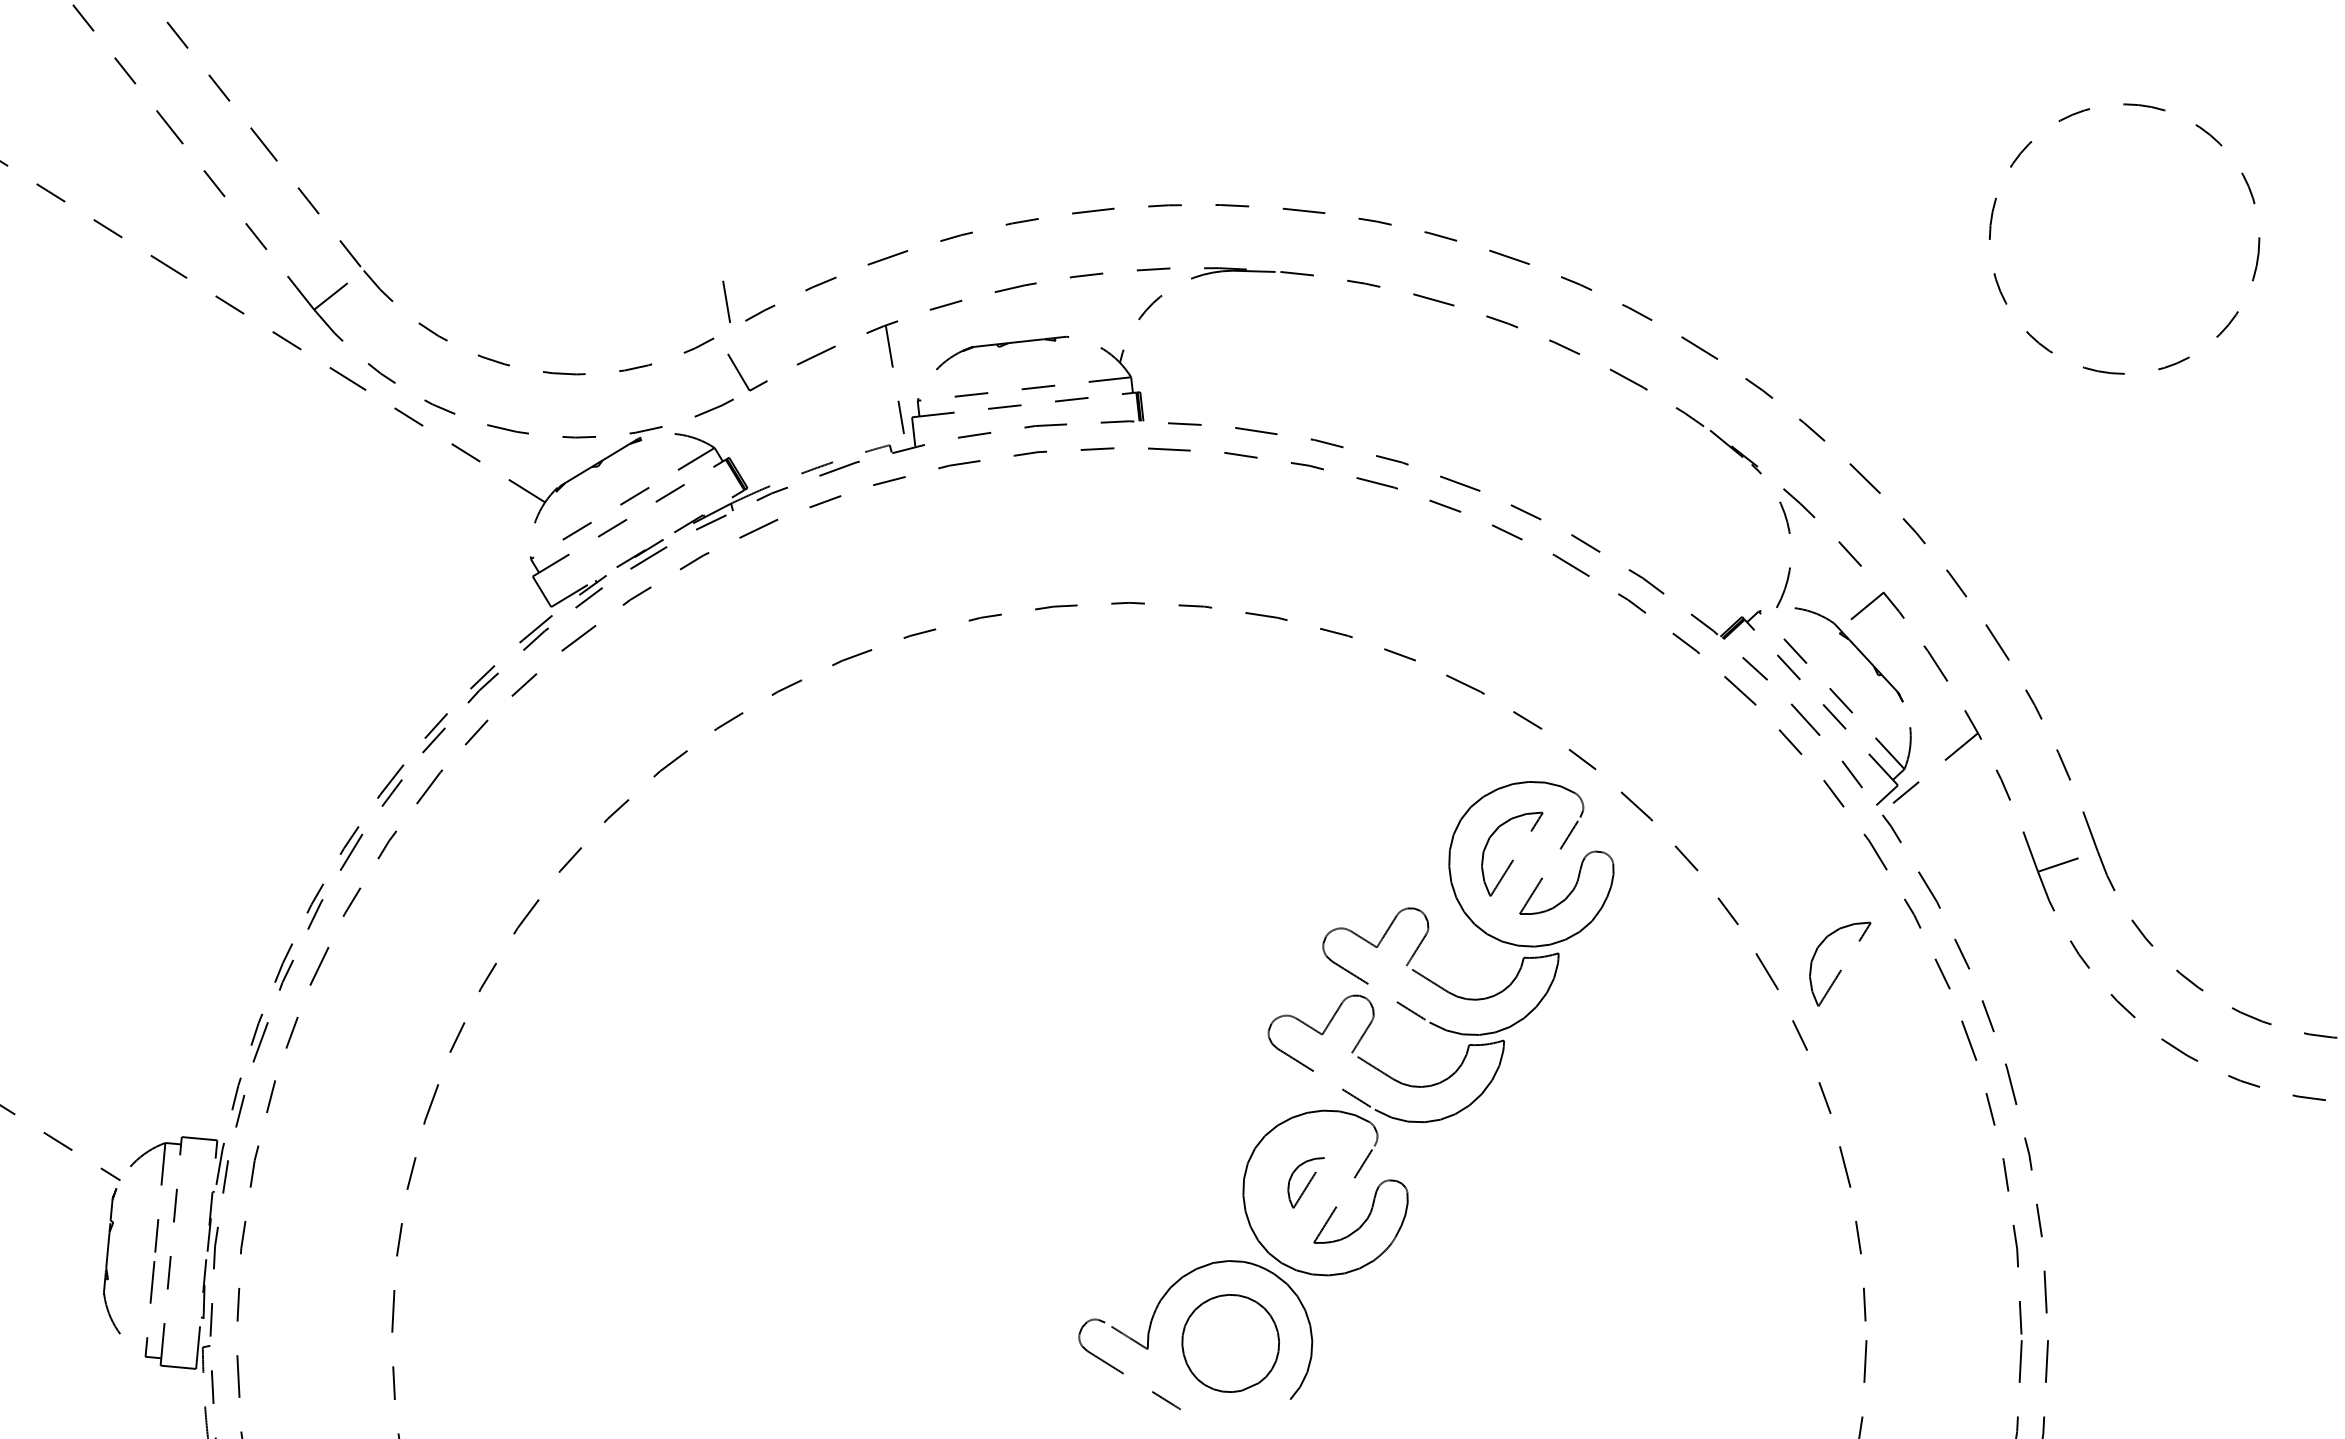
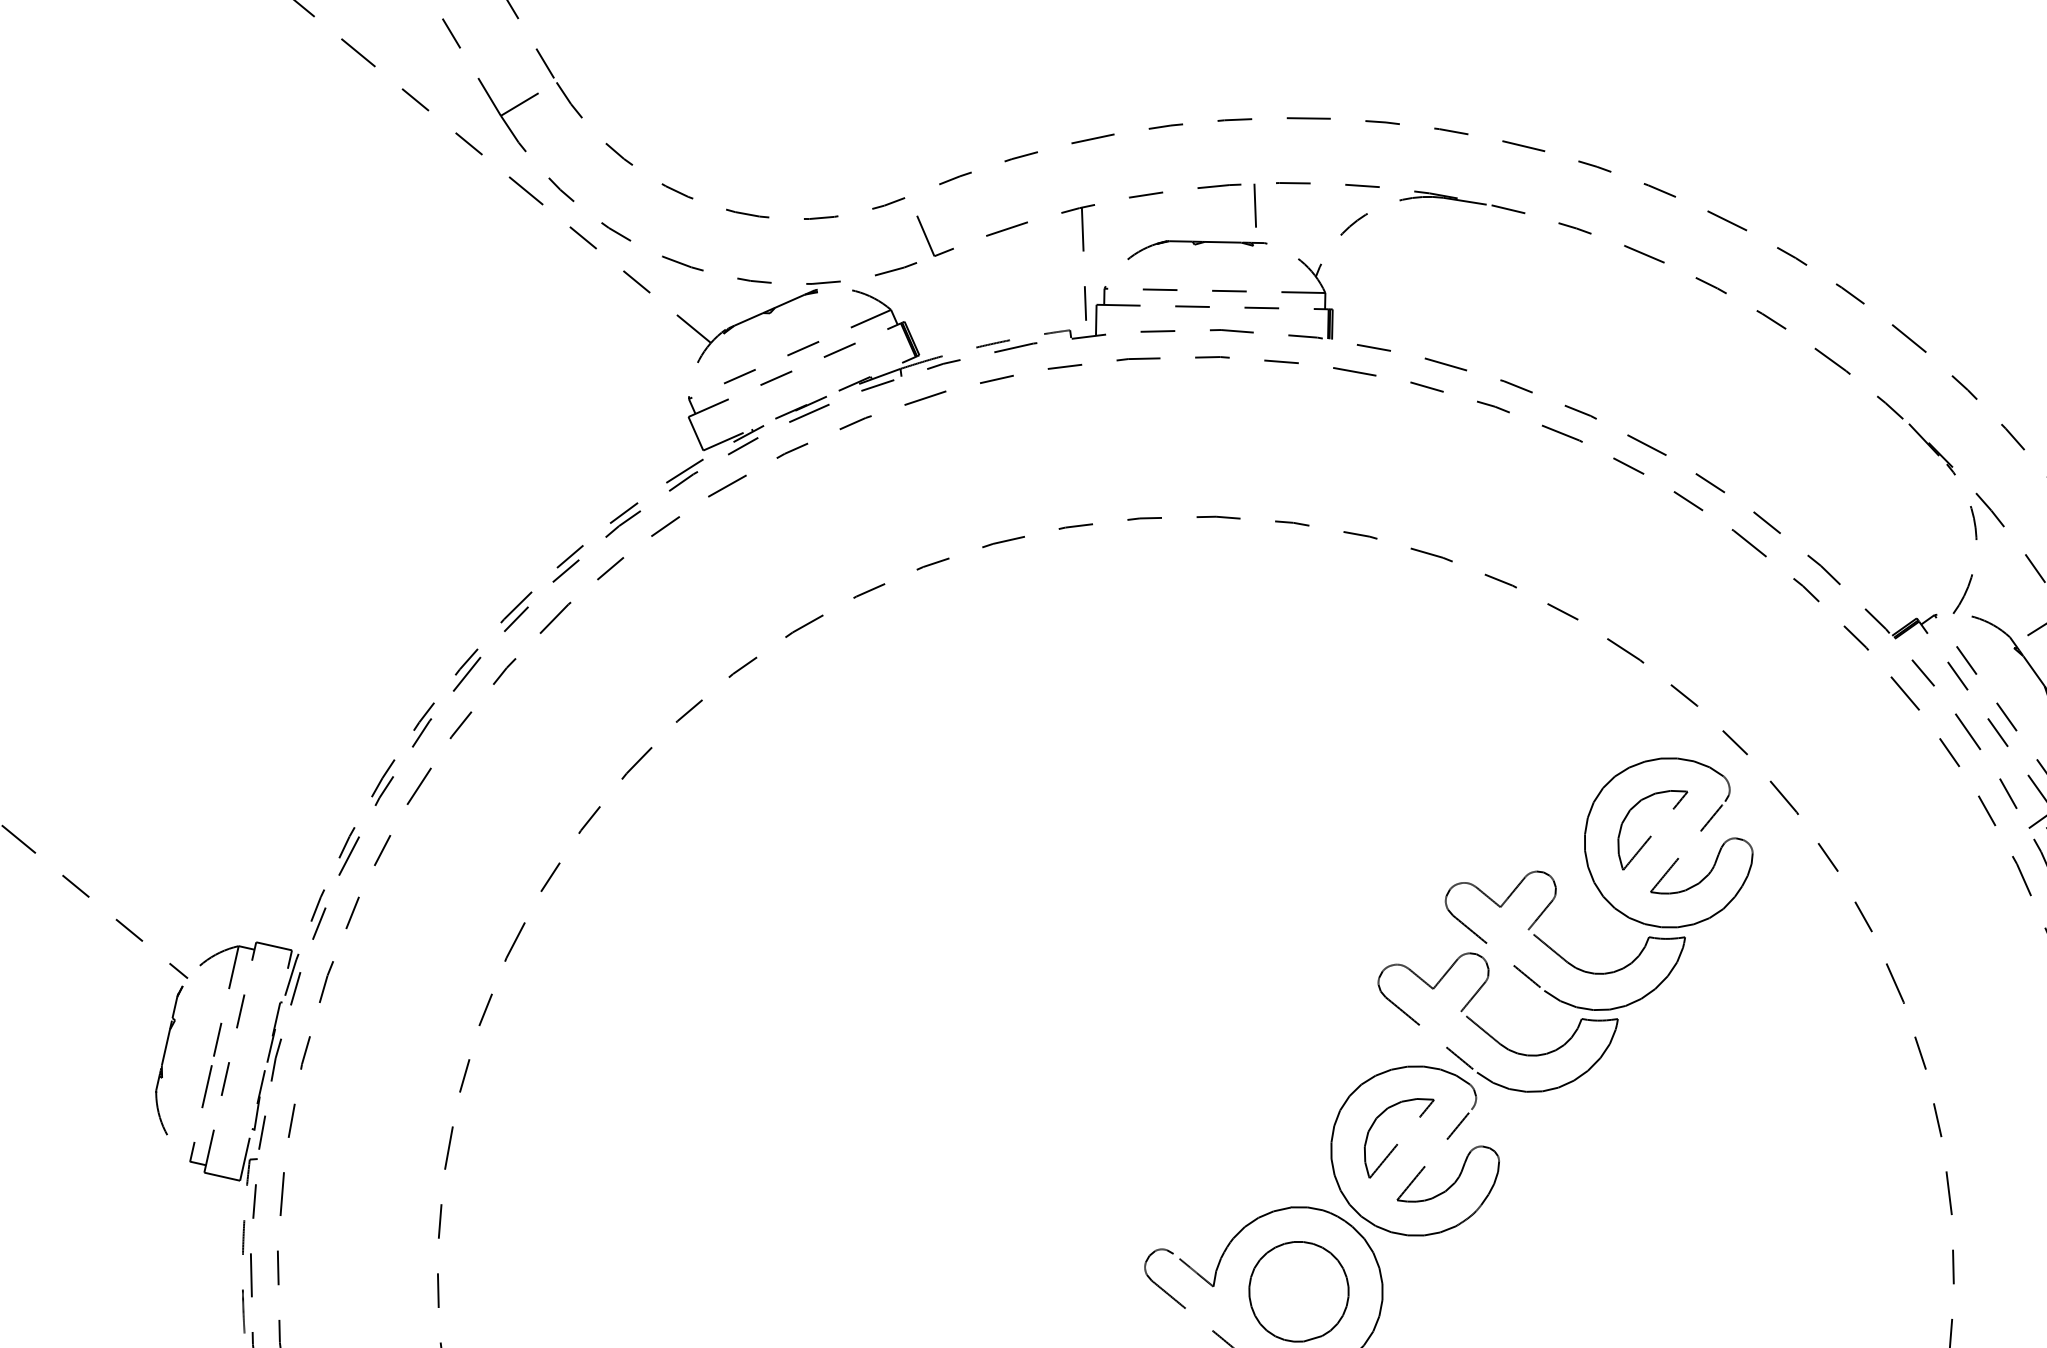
line: (726, 301) -> (1255, 205), moved
part: (1840, 963) -> (1971, 985), removed
part: (1306, 1182) -> (1397, 1137), size x1.67

